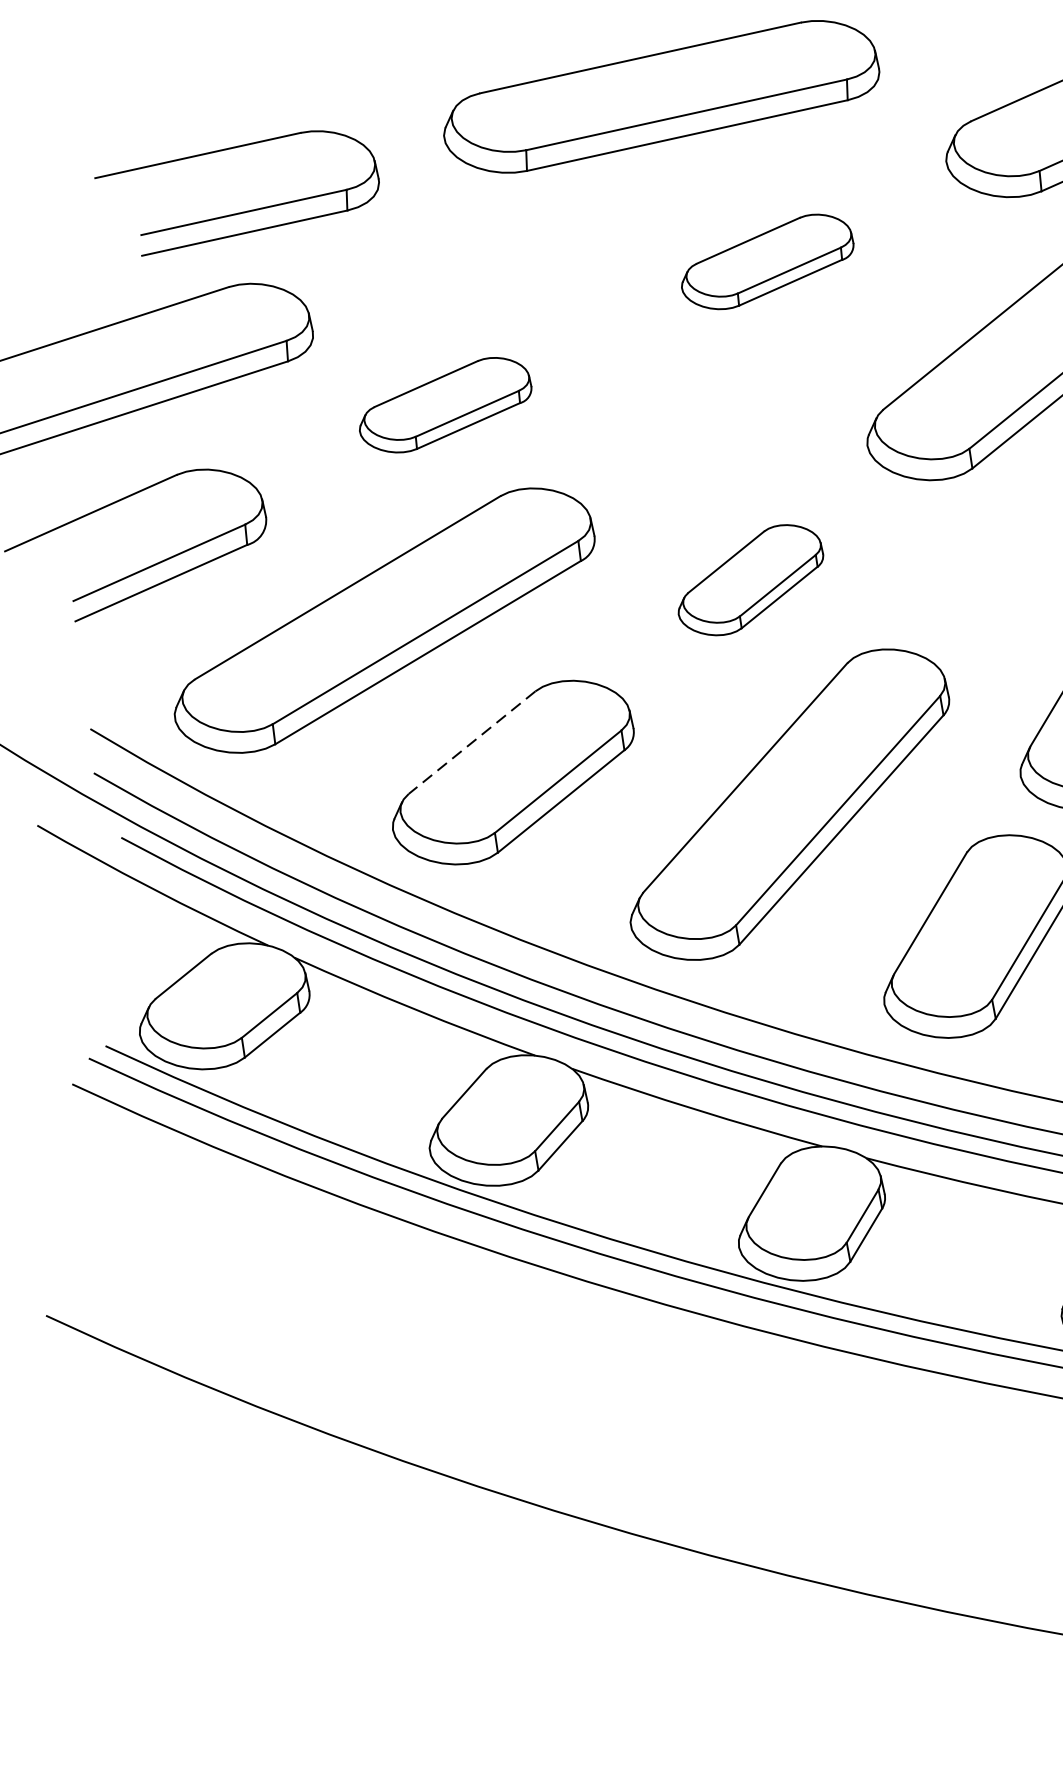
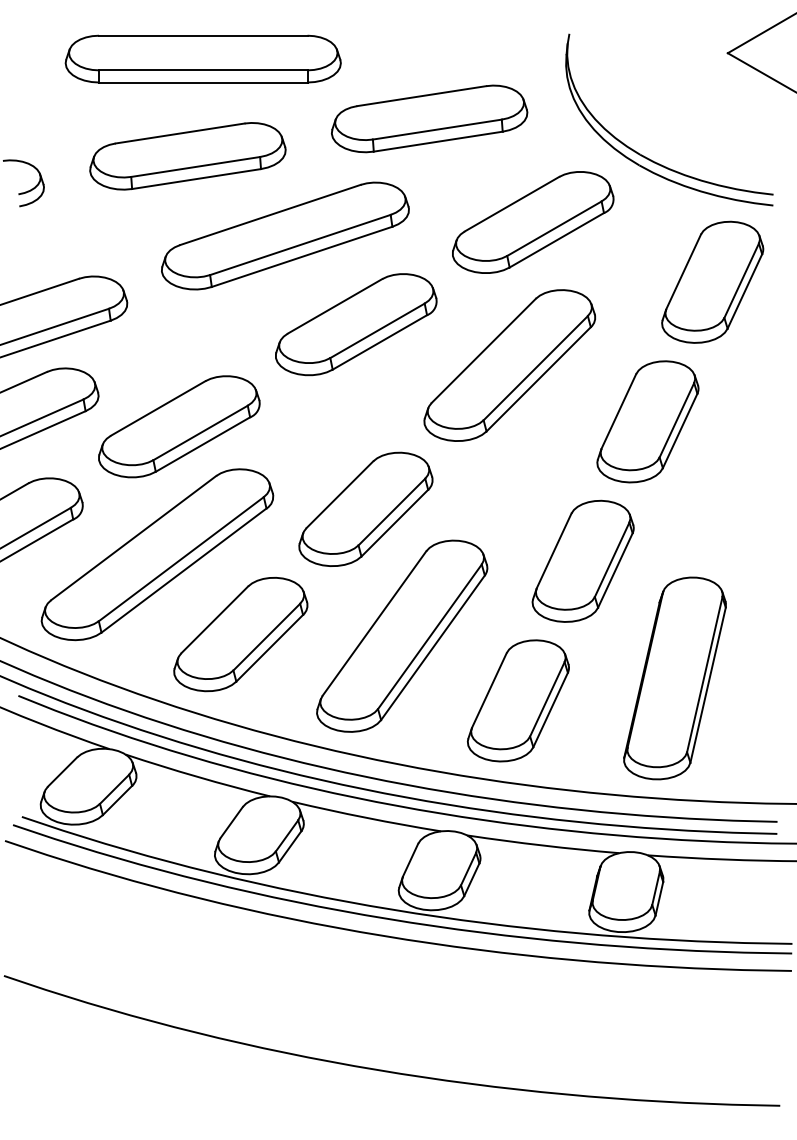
part: (768, 261) -> (356, 324), size x1.67
part: (446, 404) -> (179, 426), size x1.67
part: (750, 578) -> (365, 508), size x1.67
line: (471, 743) -> (214, 620), dashed -> solid

